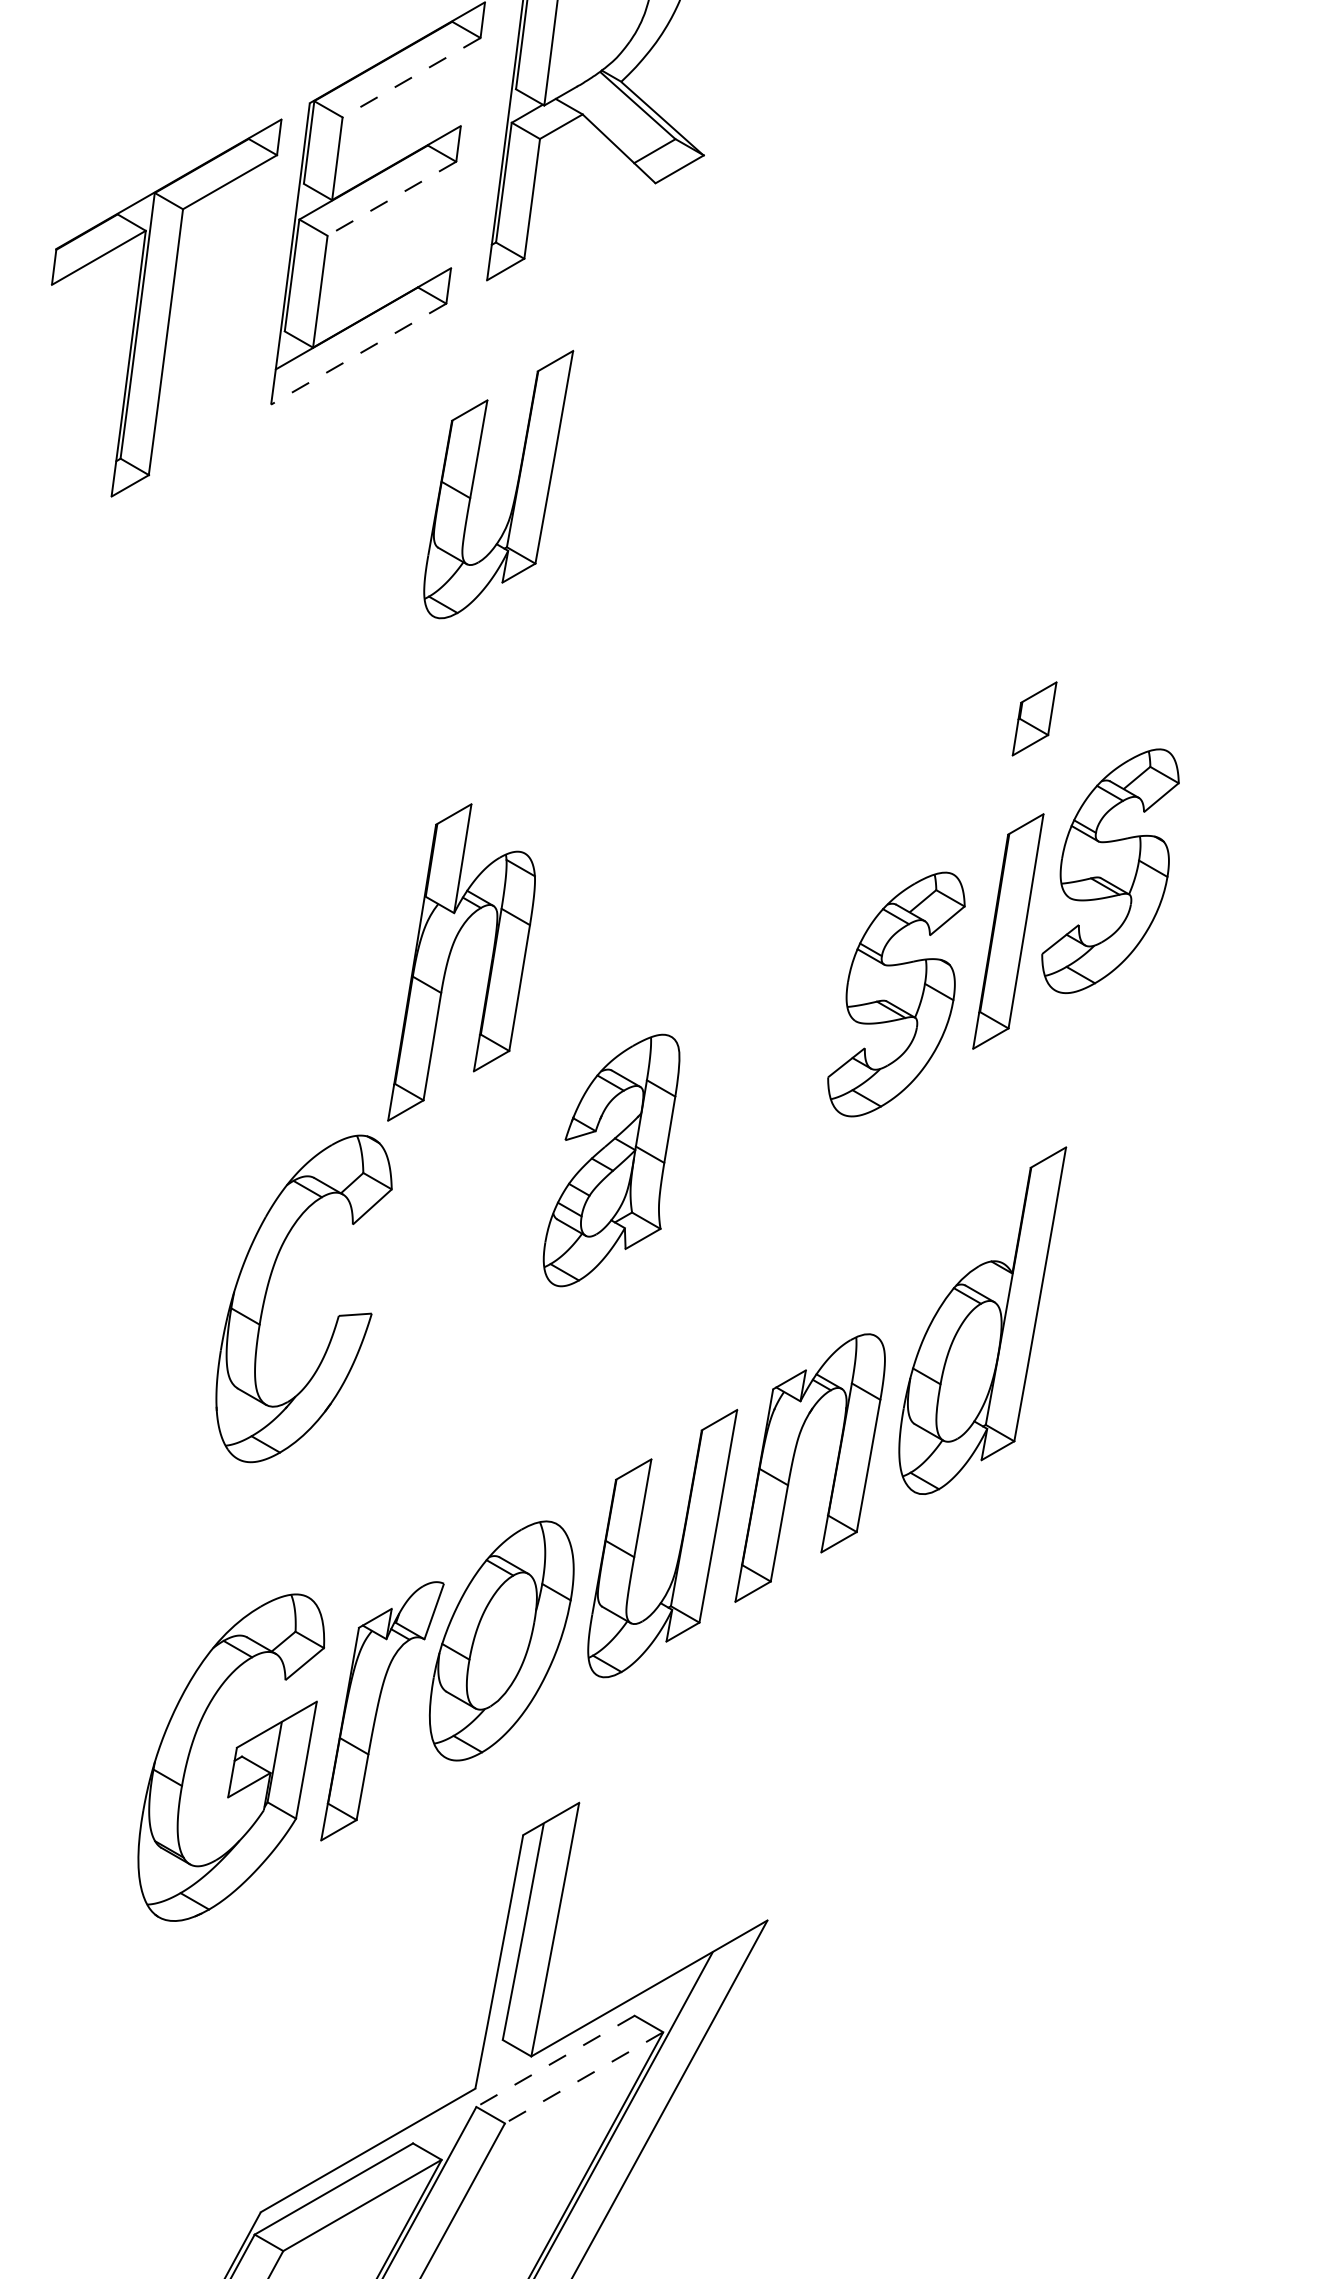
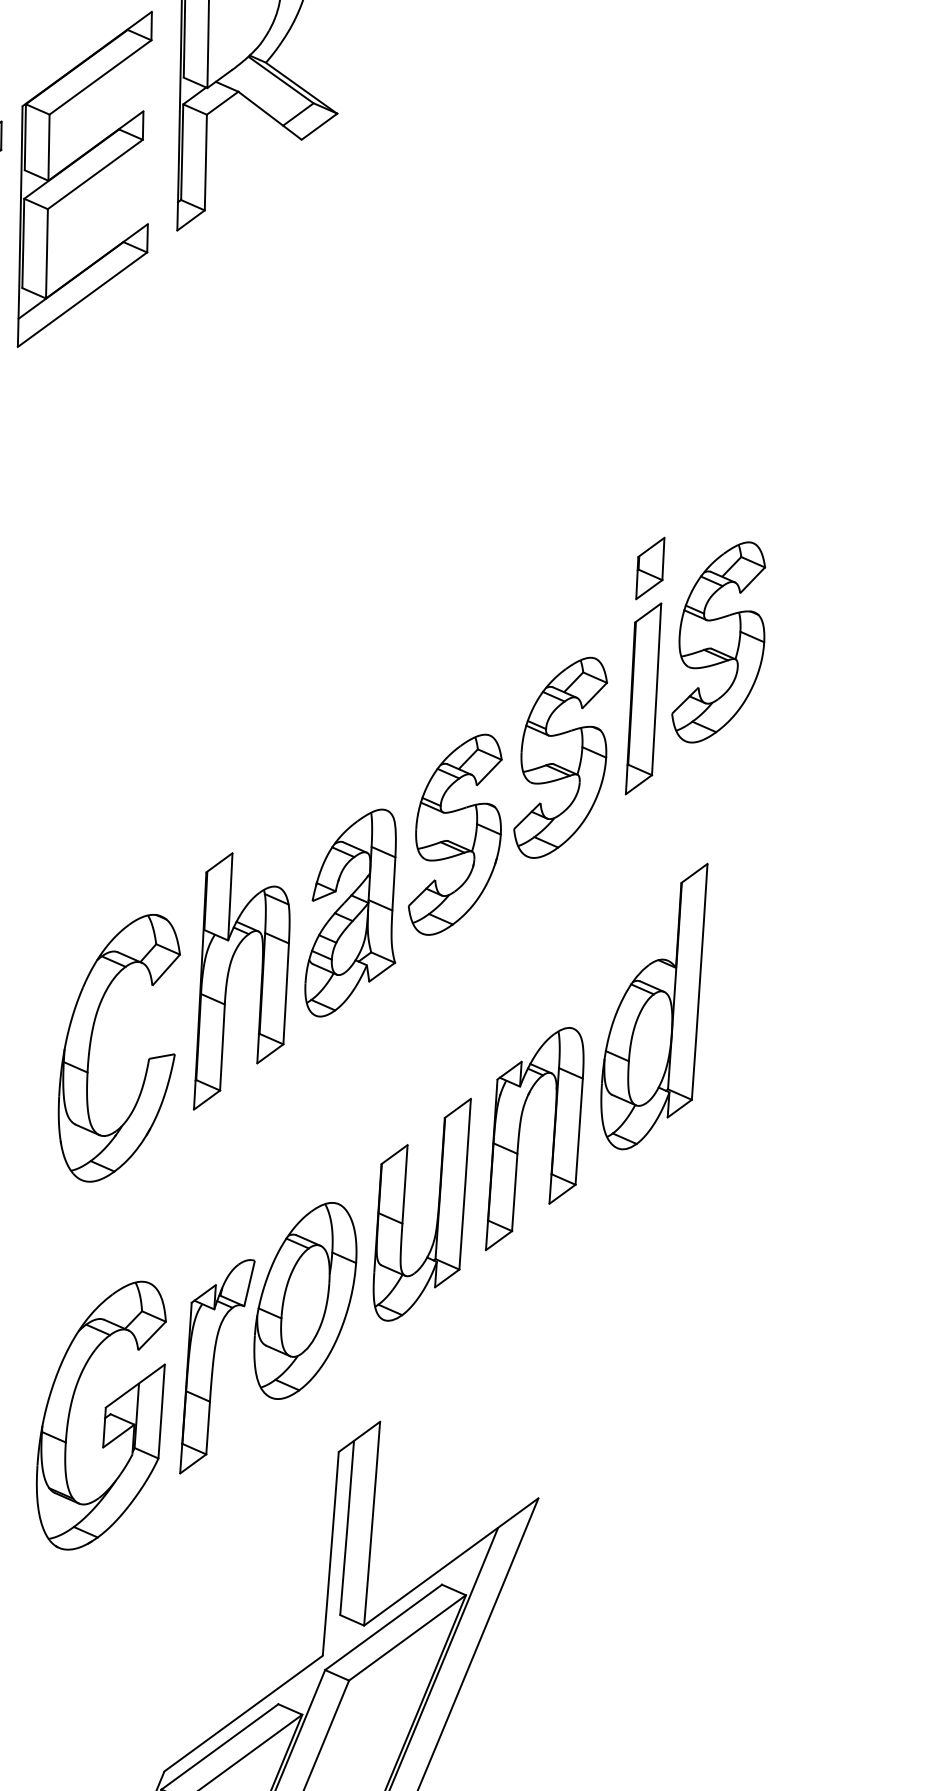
line: (411, 77) -> (100, 77), dashed -> solid
line: (391, 199) -> (95, 175), dashed -> solid
line: (358, 354) -> (82, 300), dashed -> solid
part: (515, 489) -> (217, 392), removed
part: (1034, 718) -> (650, 568), moved
part: (449, 959) -> (228, 977), moved
part: (753, 1076) -> (455, 834), added
line: (555, 2061) -> (383, 1627), dashed -> solid
line: (583, 2078) -> (407, 1638), dashed -> solid

